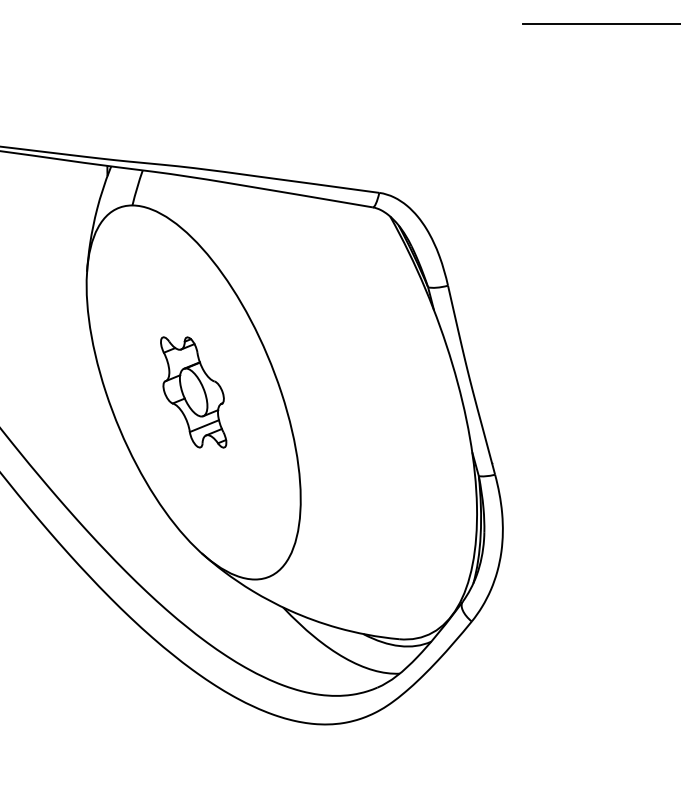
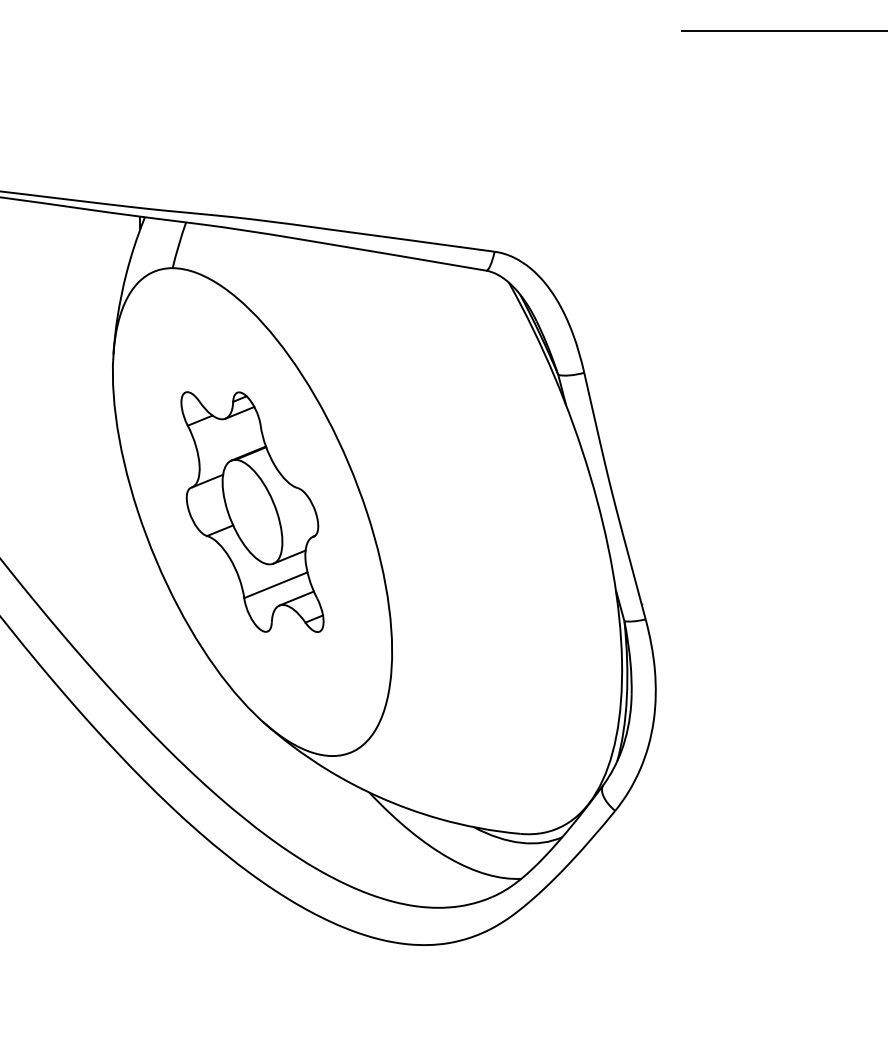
part: (193, 392) -> (252, 511), size x1.67

